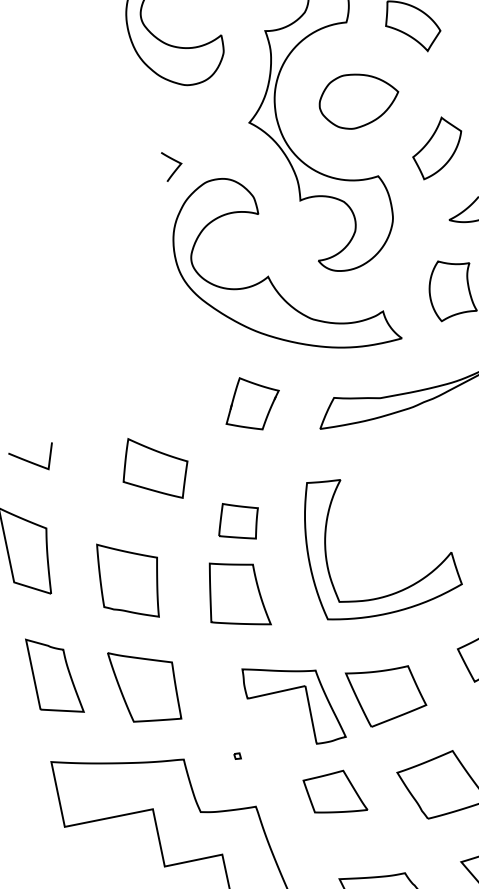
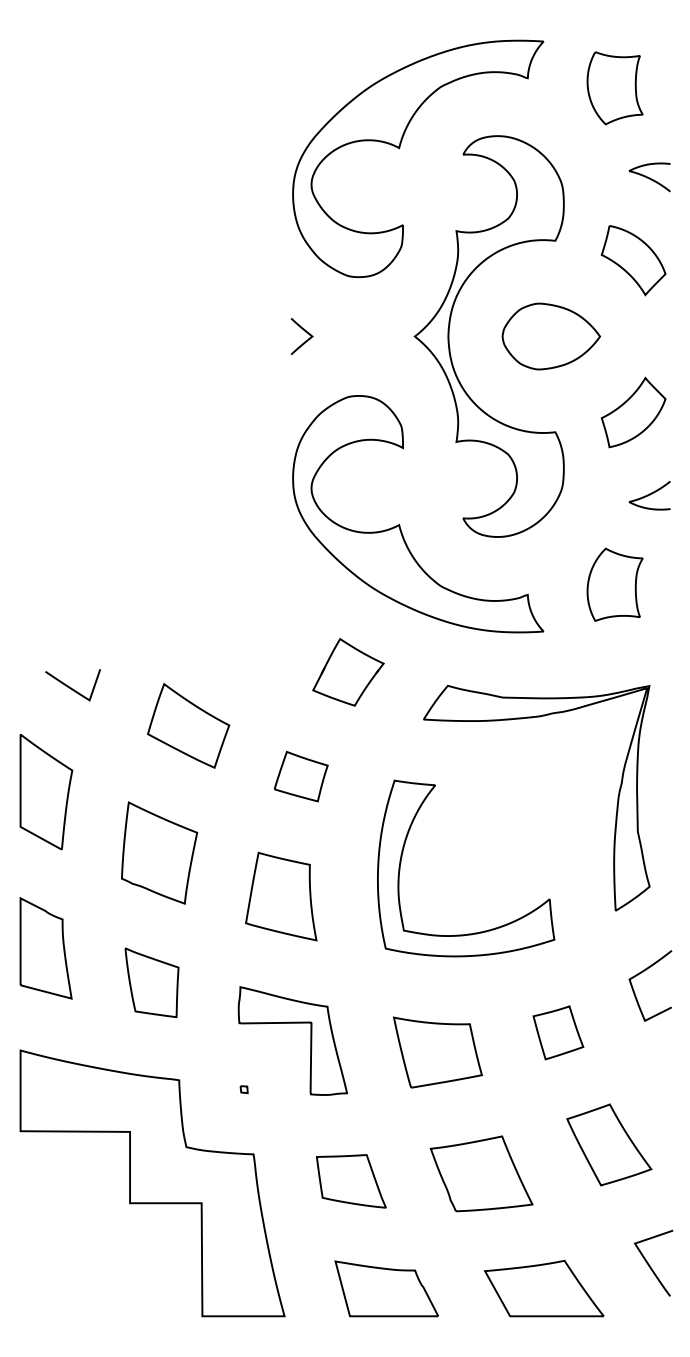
curve: (175, 161) -> (305, 332), moved
part: (154, 468) -> (188, 725), moved
part: (237, 521) -> (300, 776), moved
part: (145, 685) -> (151, 982), size x0.71
part: (290, 689) -> (292, 1023), moved
part: (335, 794) -> (351, 1181), moved

